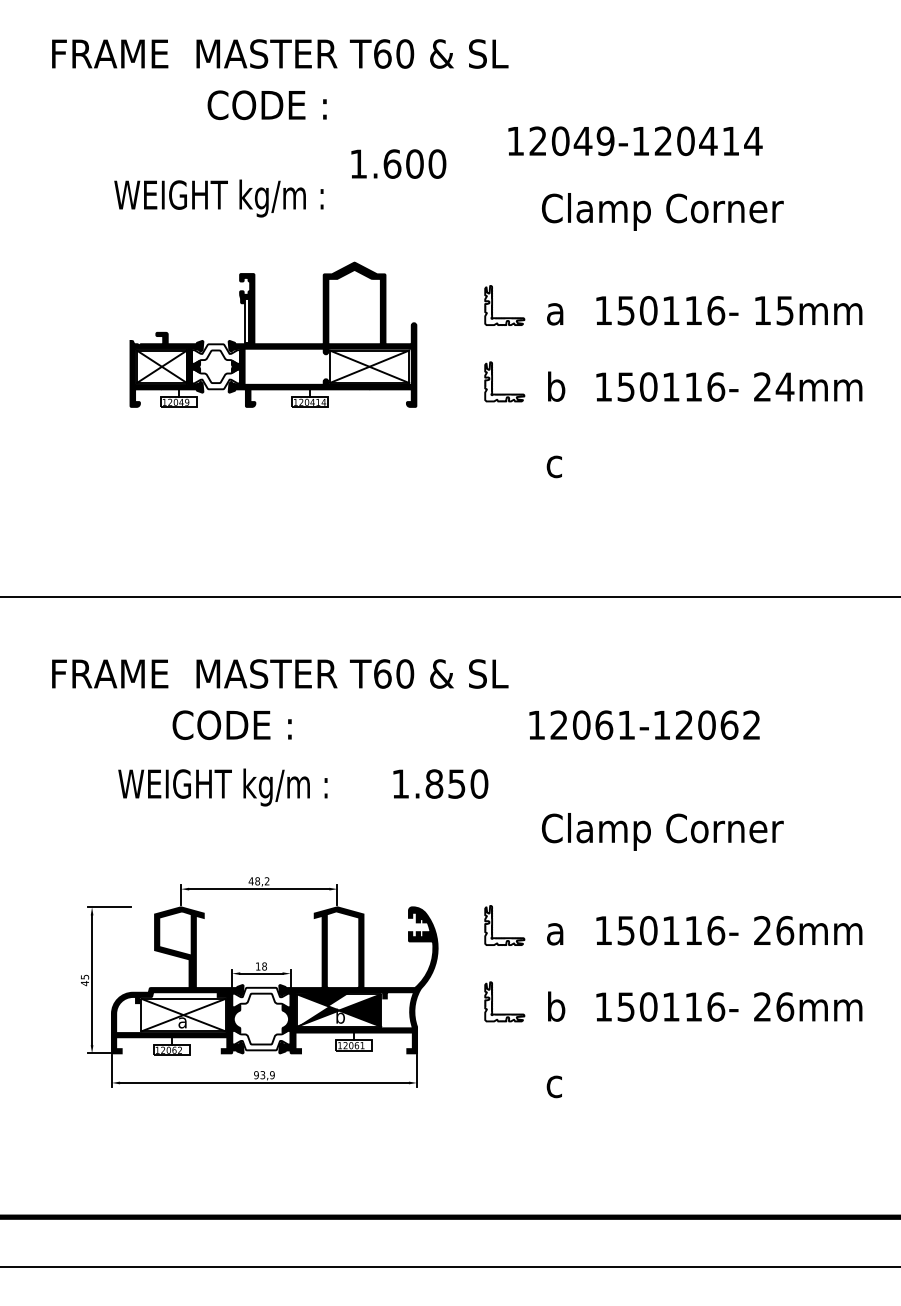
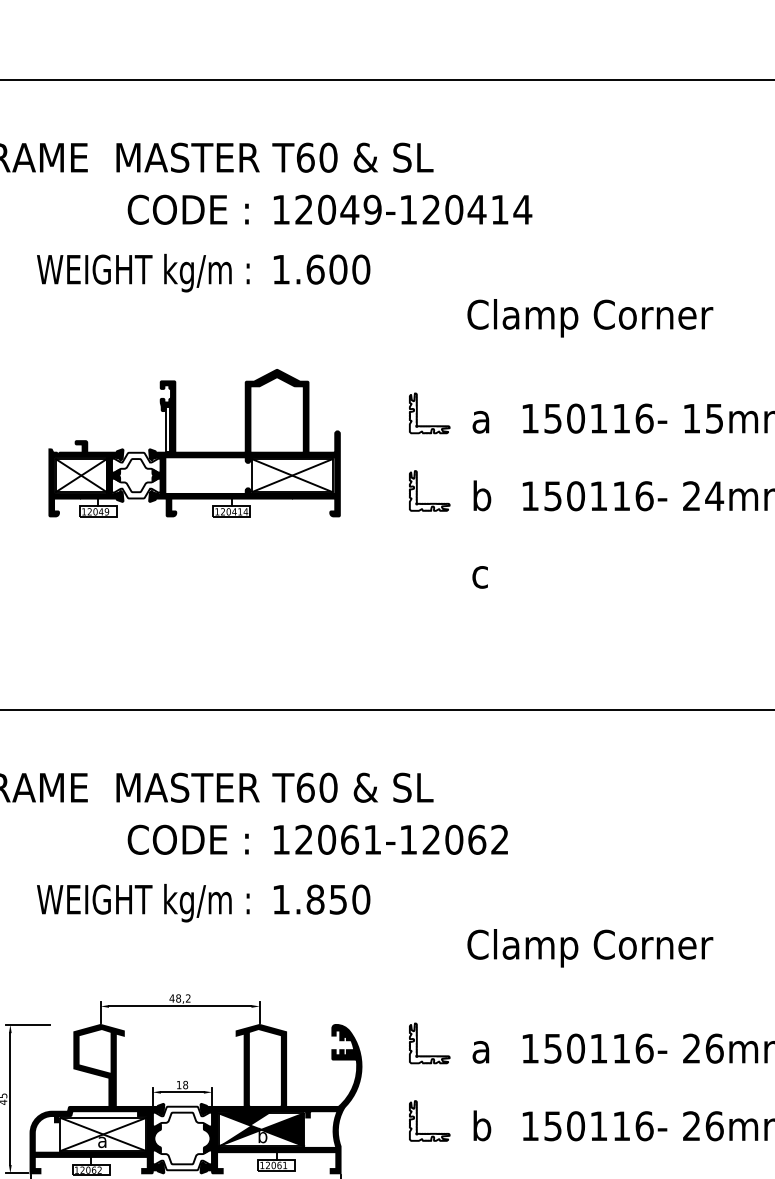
text: (635, 141) -> (403, 210), moved
text: (218, 198) -> (142, 273), moved
text: (231, 724) -> (187, 839), moved
text: (644, 724) -> (390, 839), moved
text: (440, 783) -> (321, 899), moved

